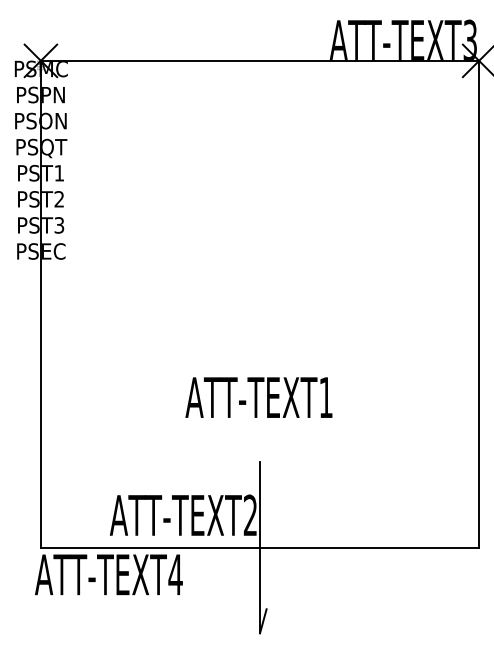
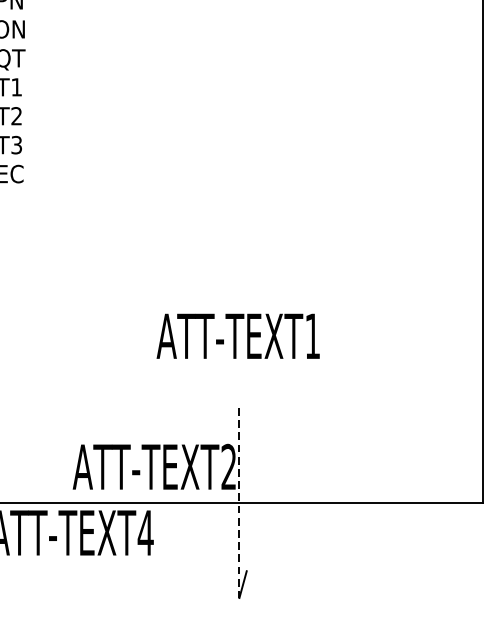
line: (260, 547) -> (239, 502), solid -> dashed

